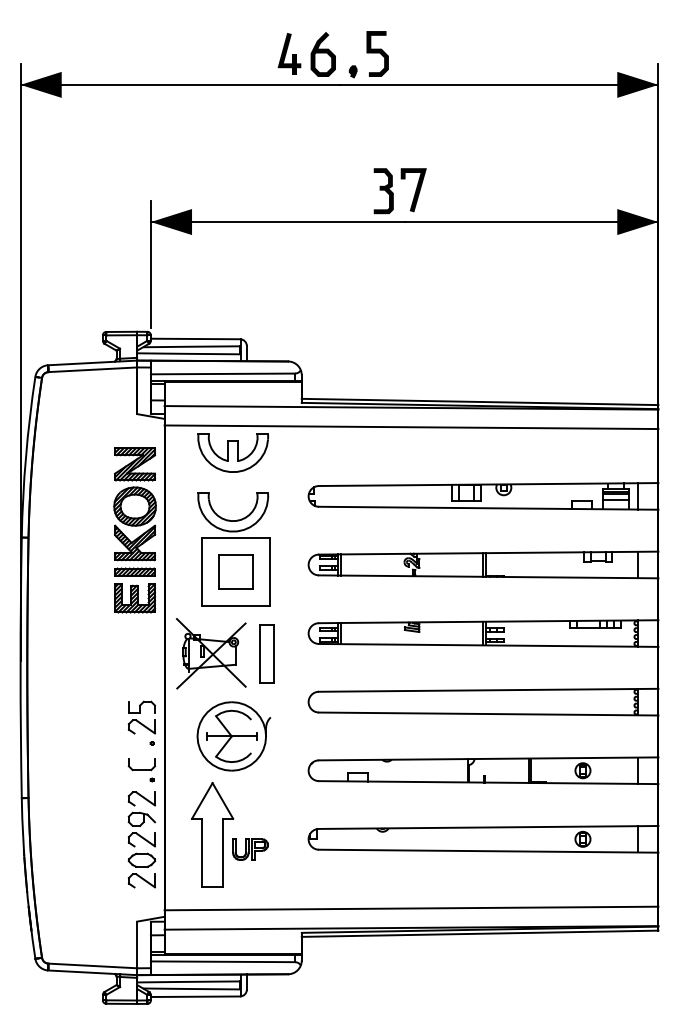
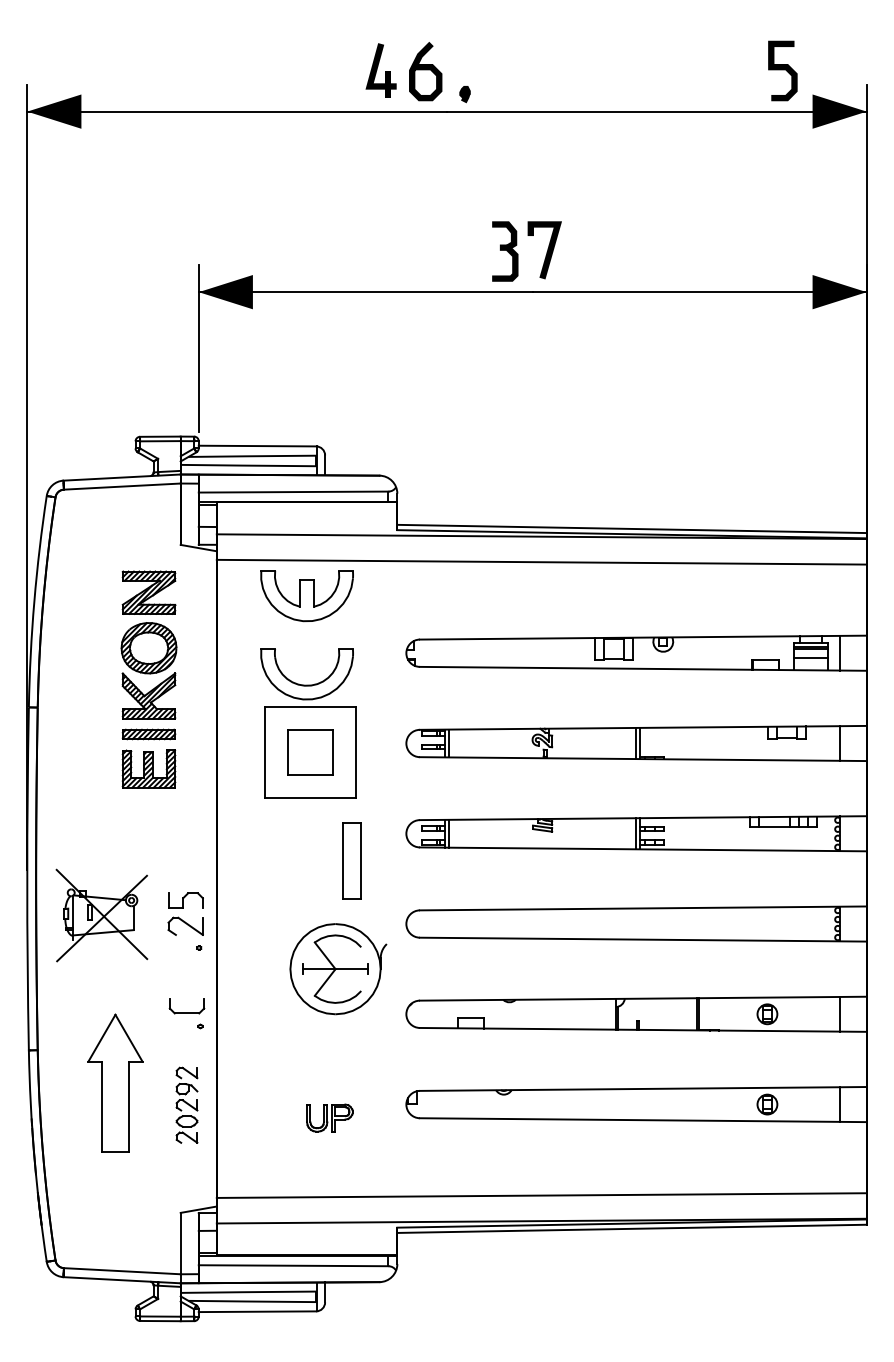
curve: (377, 53) -> (782, 70), moved
part: (134, 530) -> (148, 679), moved
part: (211, 653) -> (102, 915), moved
part: (141, 722) -> (185, 920), moved
part: (233, 736) -> (337, 969), moved
part: (212, 834) -> (115, 1082), moved
part: (141, 839) -> (186, 1104), size x0.6

